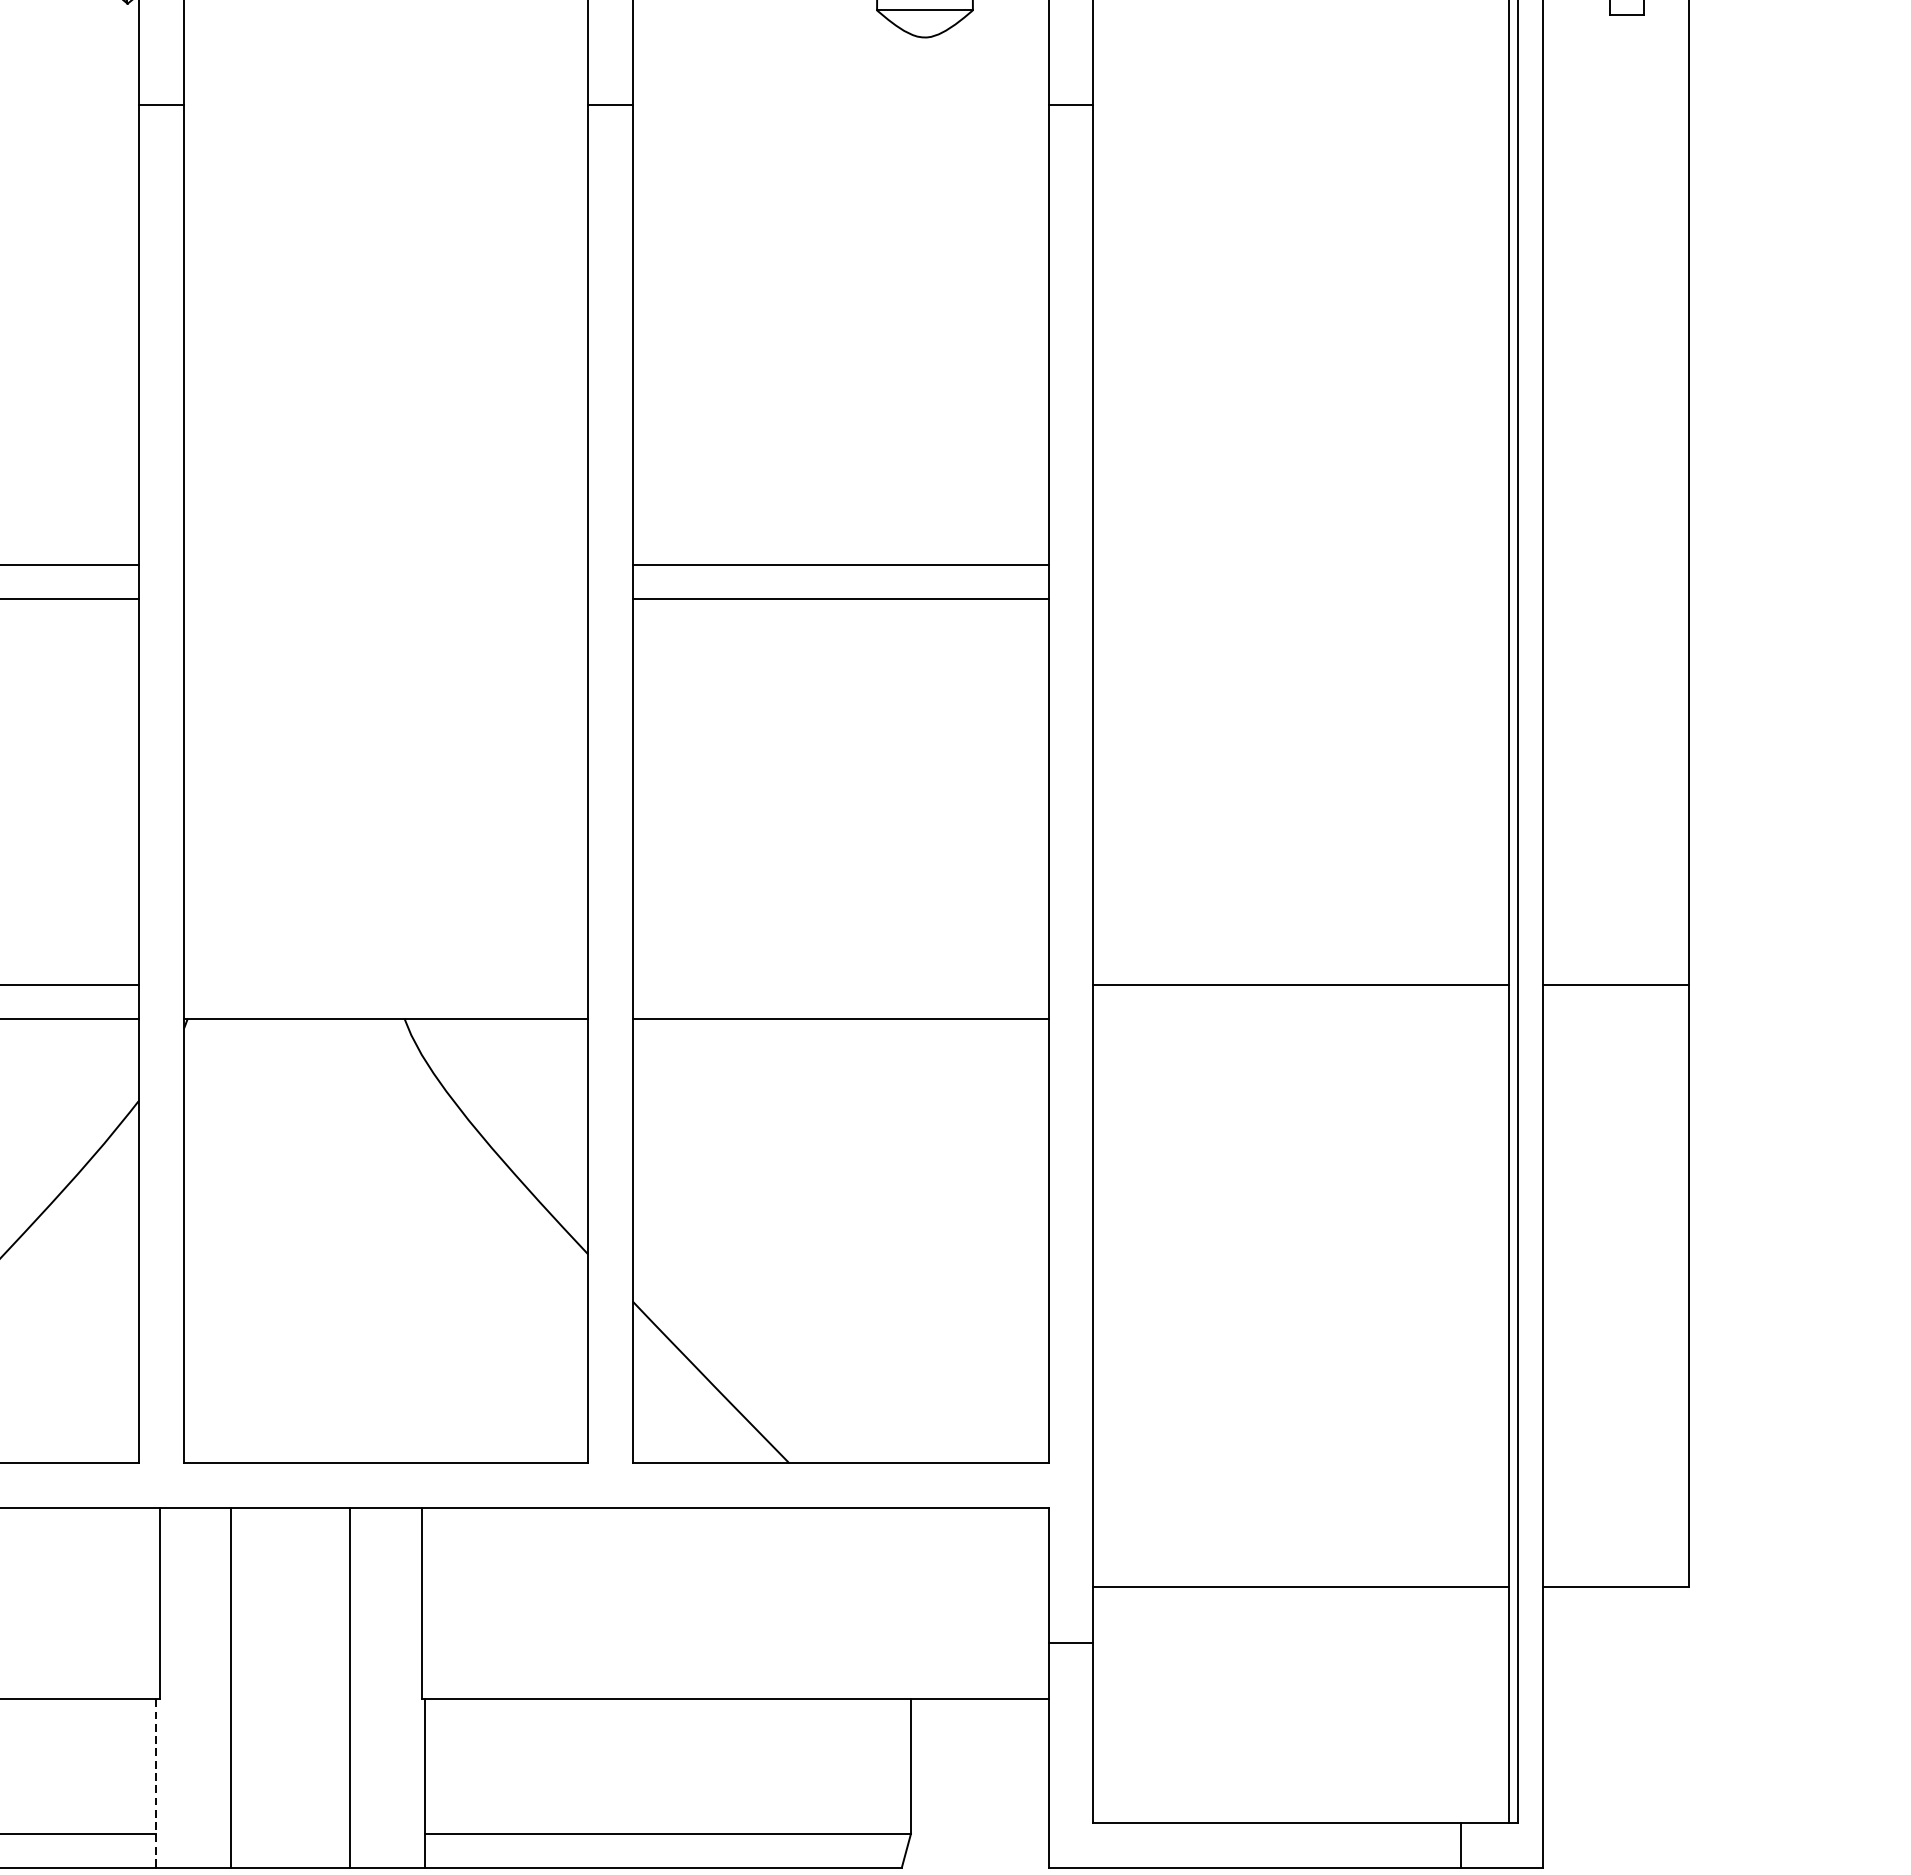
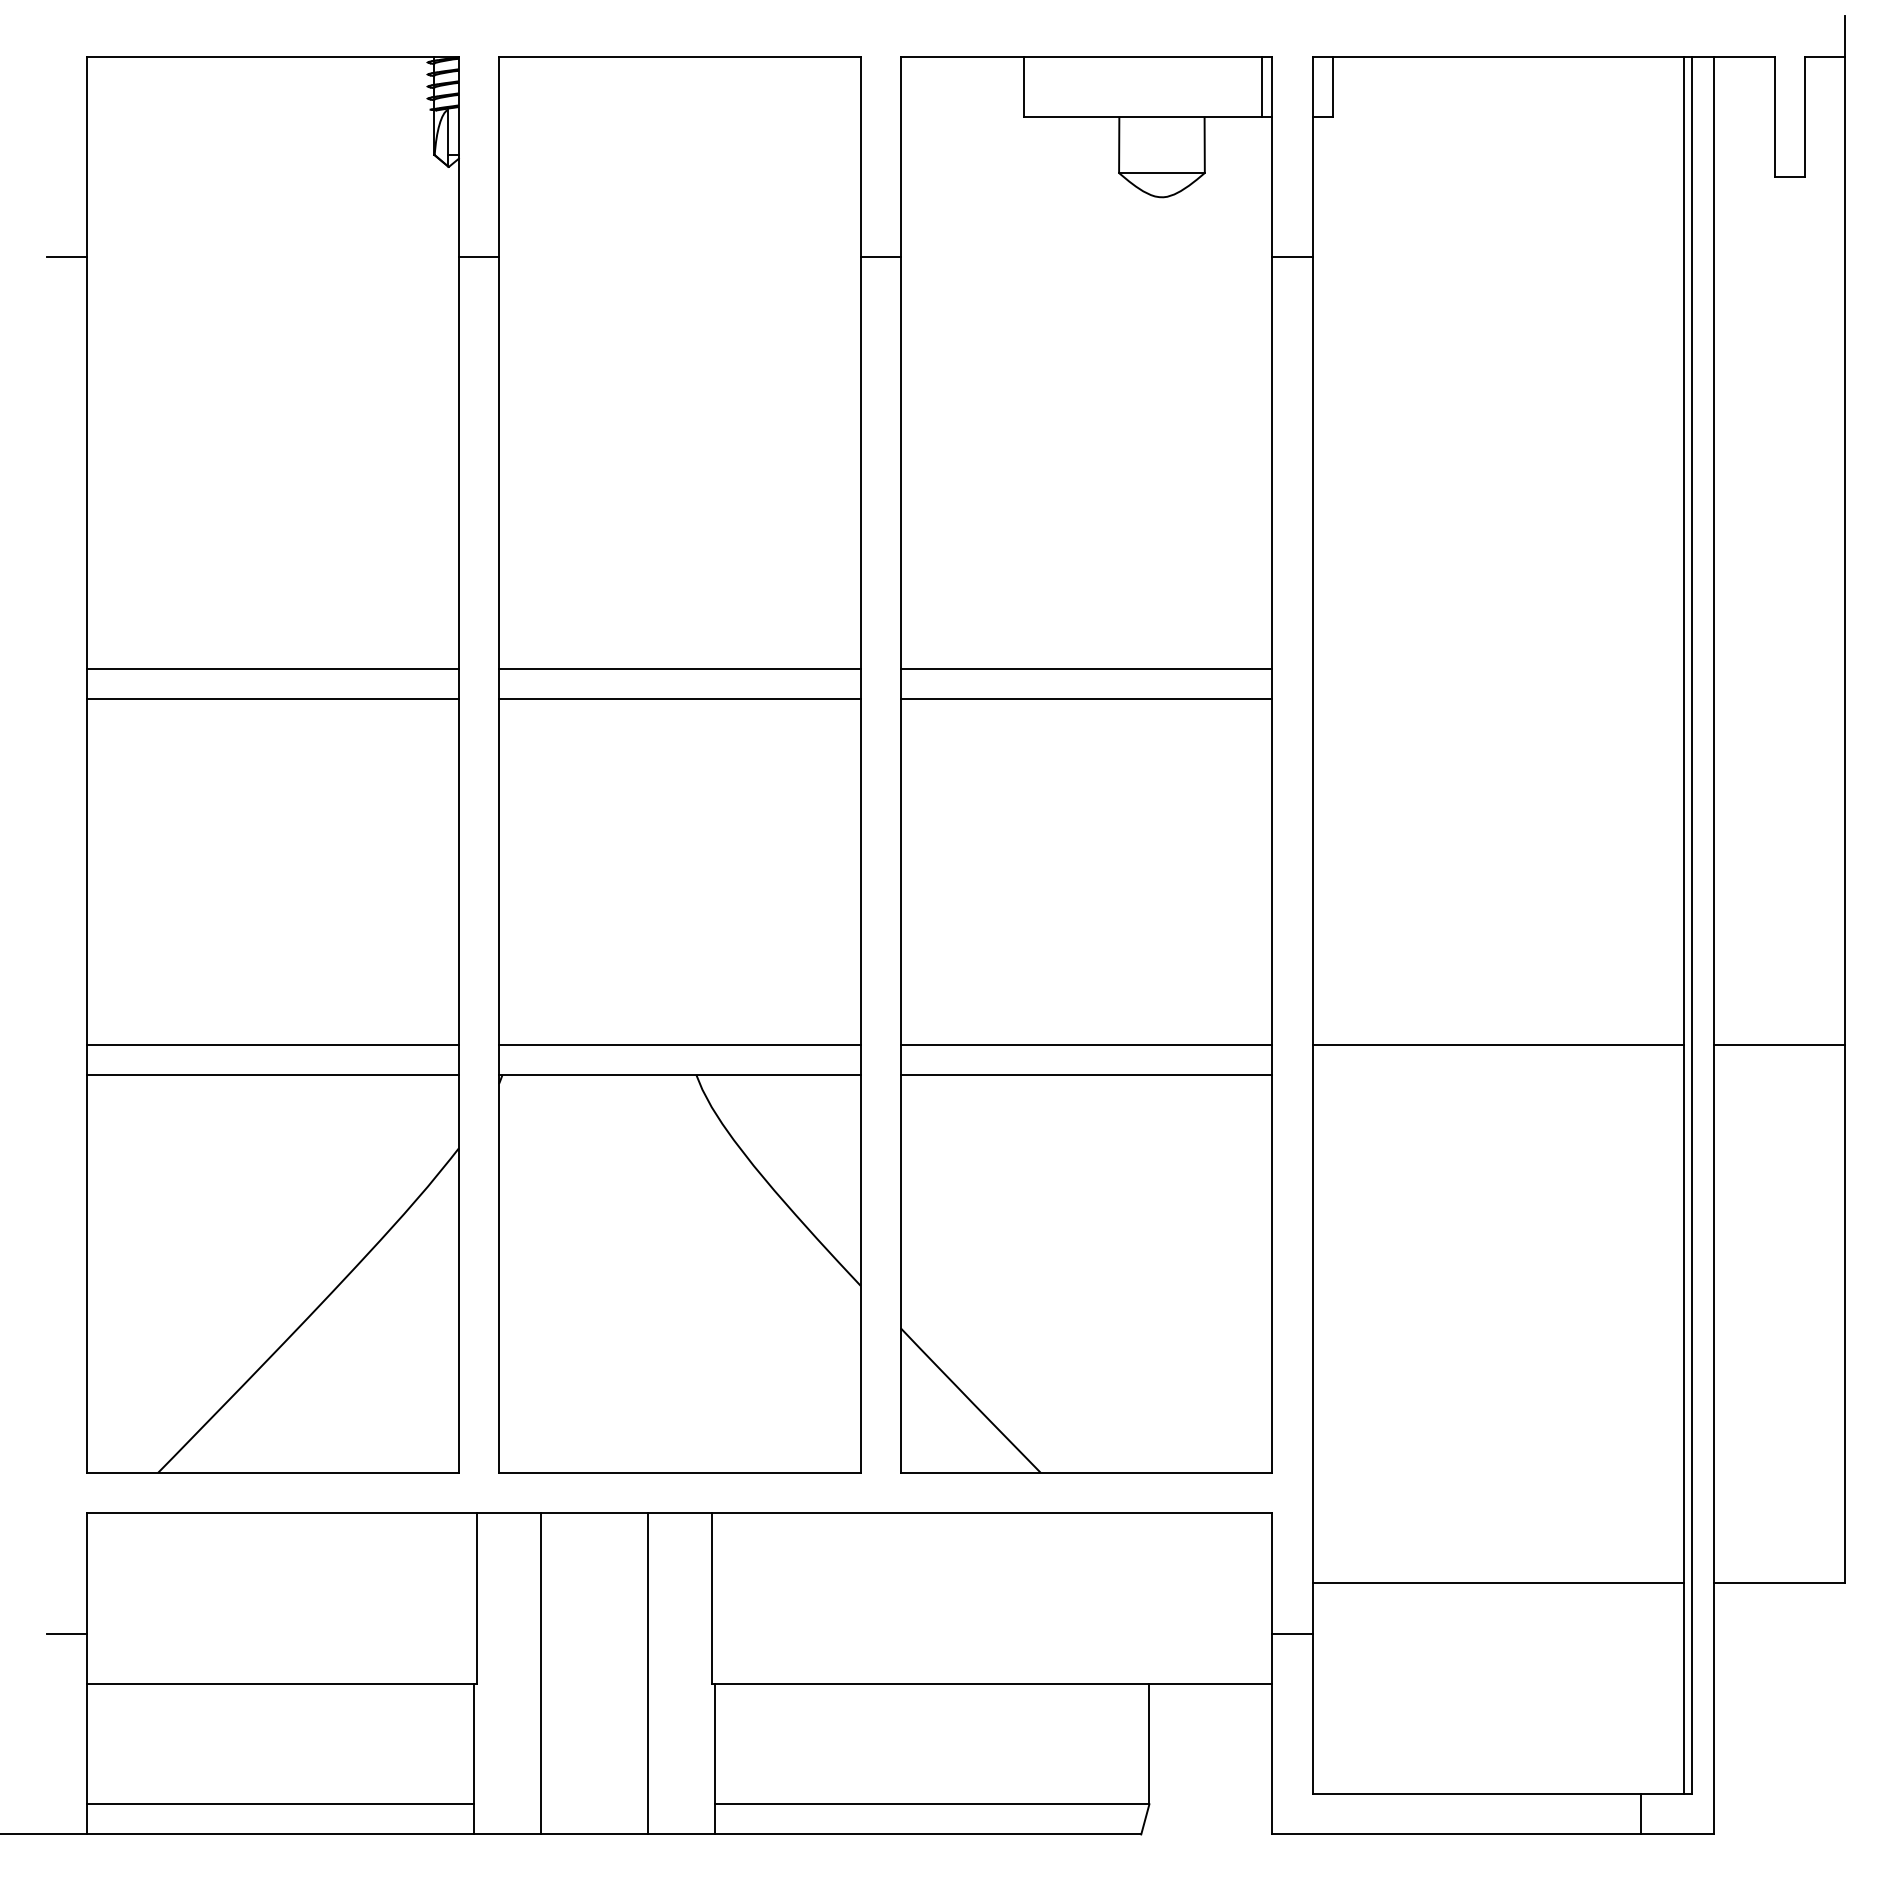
line: (385, 565) -> (679, 669), added
line: (385, 598) -> (679, 699), added
line: (385, 984) -> (679, 1044), added
line: (840, 984) -> (1086, 1044), added
line: (155, 1783) -> (473, 1759), dashed -> solid

